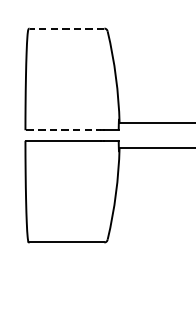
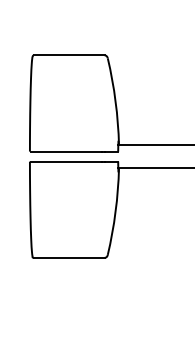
line: (66, 28) -> (68, 55), dashed -> solid
line: (64, 130) -> (66, 151), dashed -> solid

